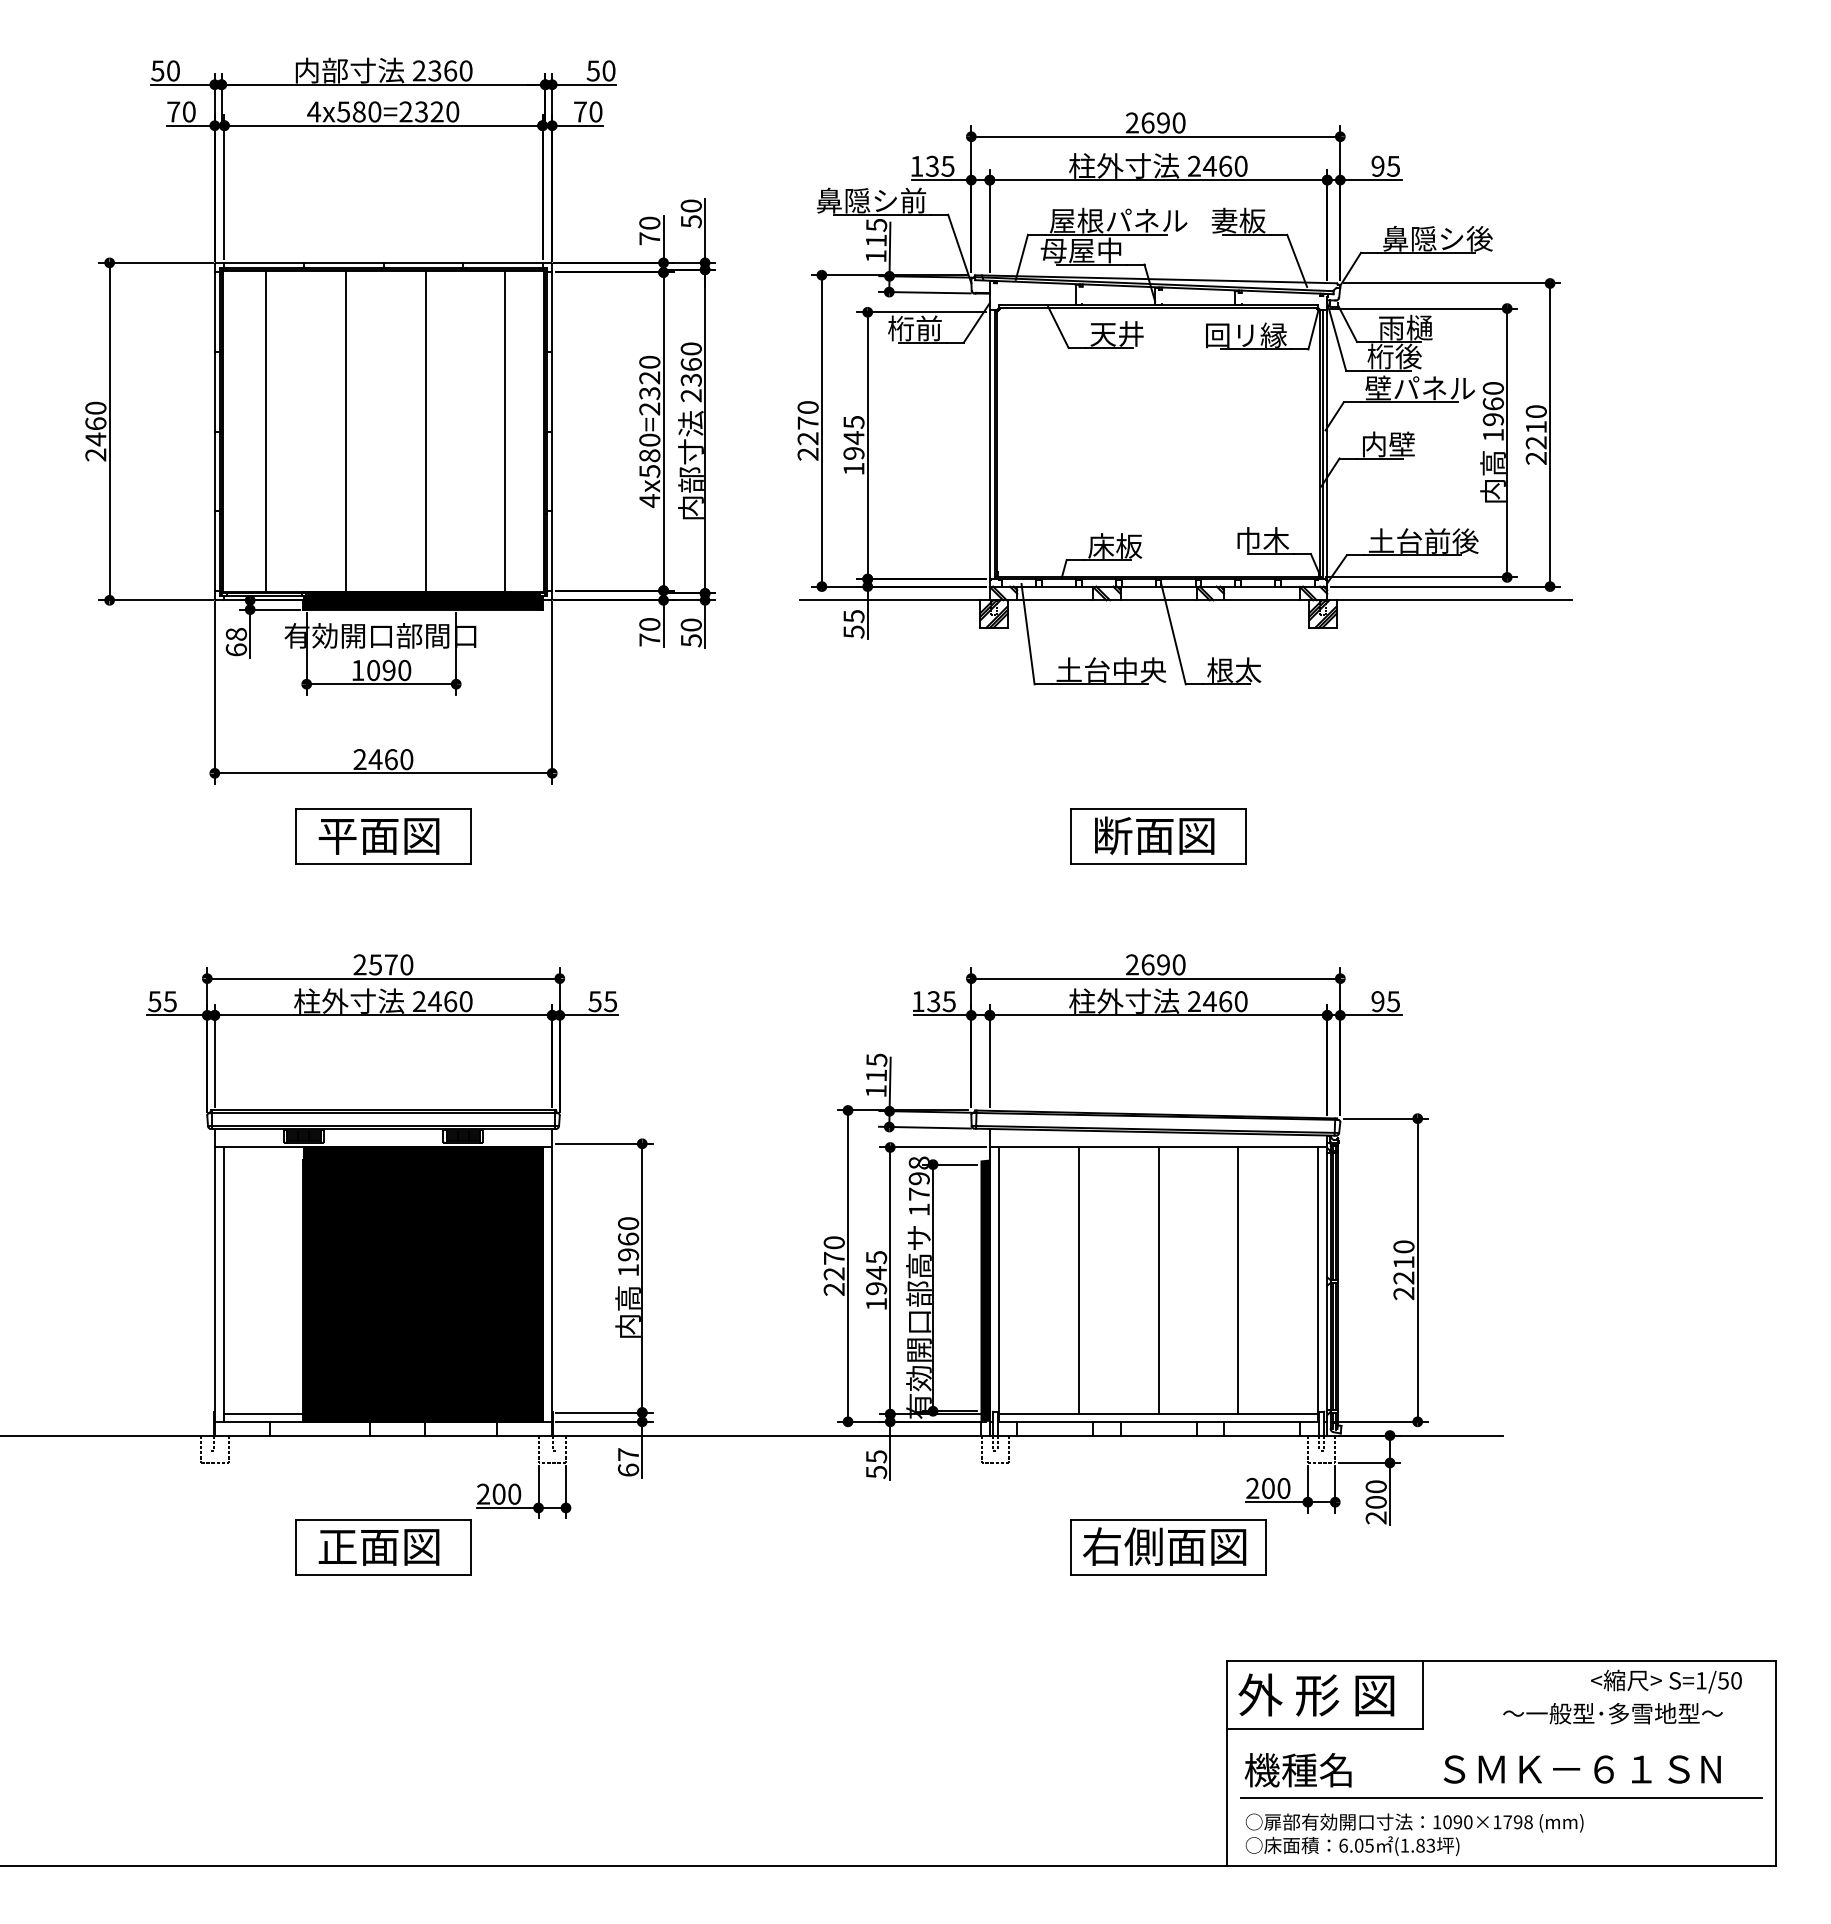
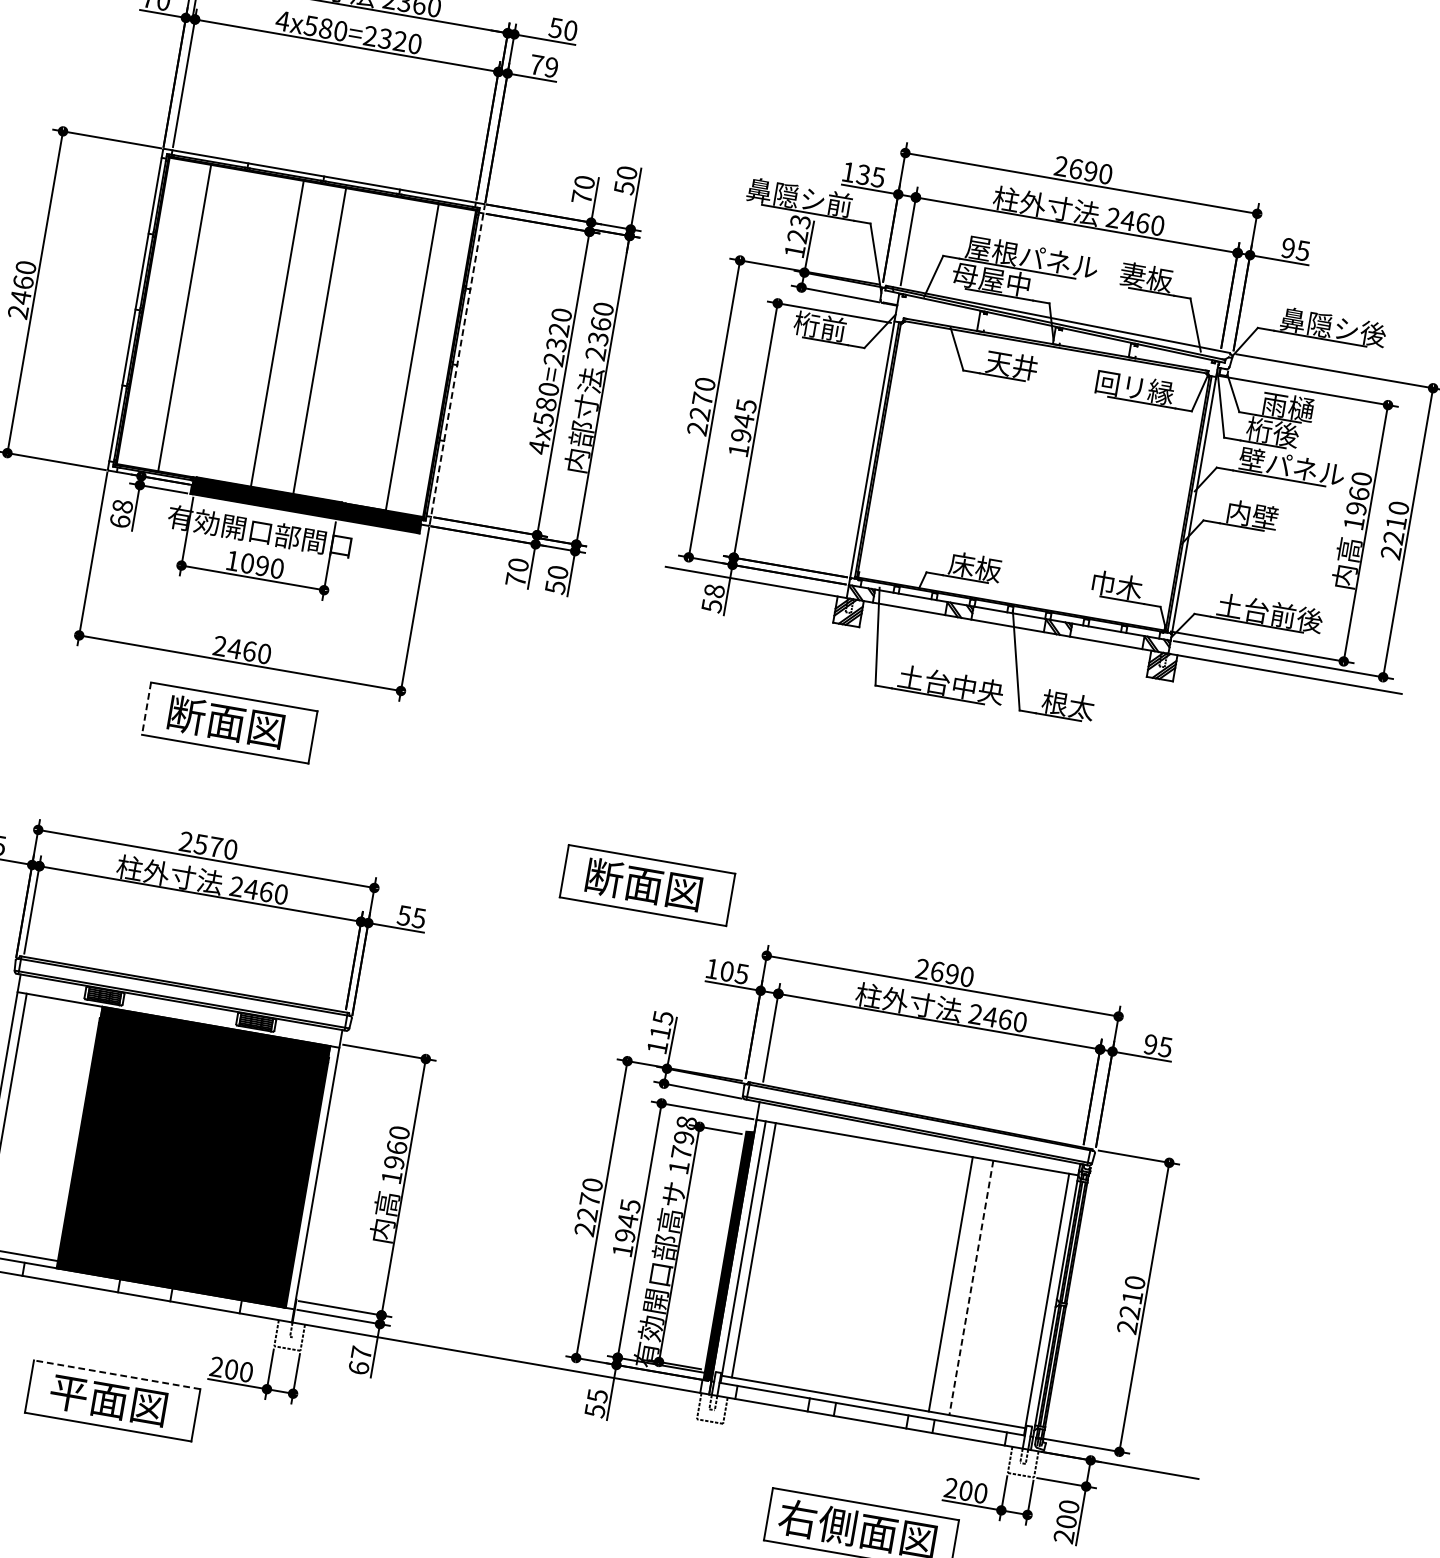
text: (595, 111) -> (551, 67), 70 -> 79
text: (875, 232) -> (798, 228), 115 -> 123
line: (345, 431) -> (319, 341), moved
line: (425, 431) -> (277, 333), moved
line: (552, 431) -> (457, 365), solid -> dashed
text: (853, 616) -> (714, 591), 55 -> 58
text: (337, 835) -> (185, 714), 平面図 -> 断面図
line: (296, 836) -> (146, 709), solid -> dashed
part: (1158, 836) -> (647, 885), moved
text: (933, 1001) -> (726, 971), 135 -> 105
line: (1079, 1280) -> (754, 1250), moved
line: (1158, 1280) -> (950, 1283), moved
line: (1238, 1281) -> (971, 1288), solid -> dashed
line: (383, 1519) -> (117, 1374), solid -> dashed
text: (337, 1547) -> (68, 1393), 正面図 -> 平面図

